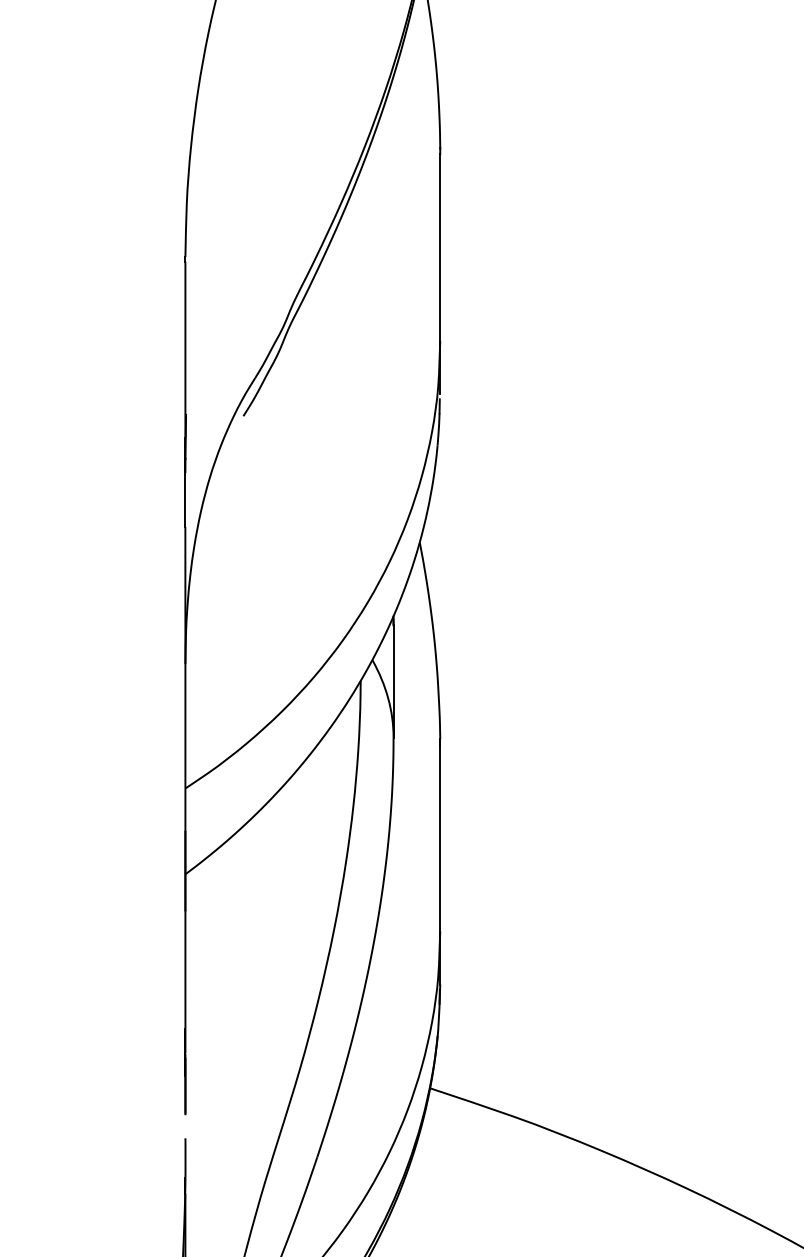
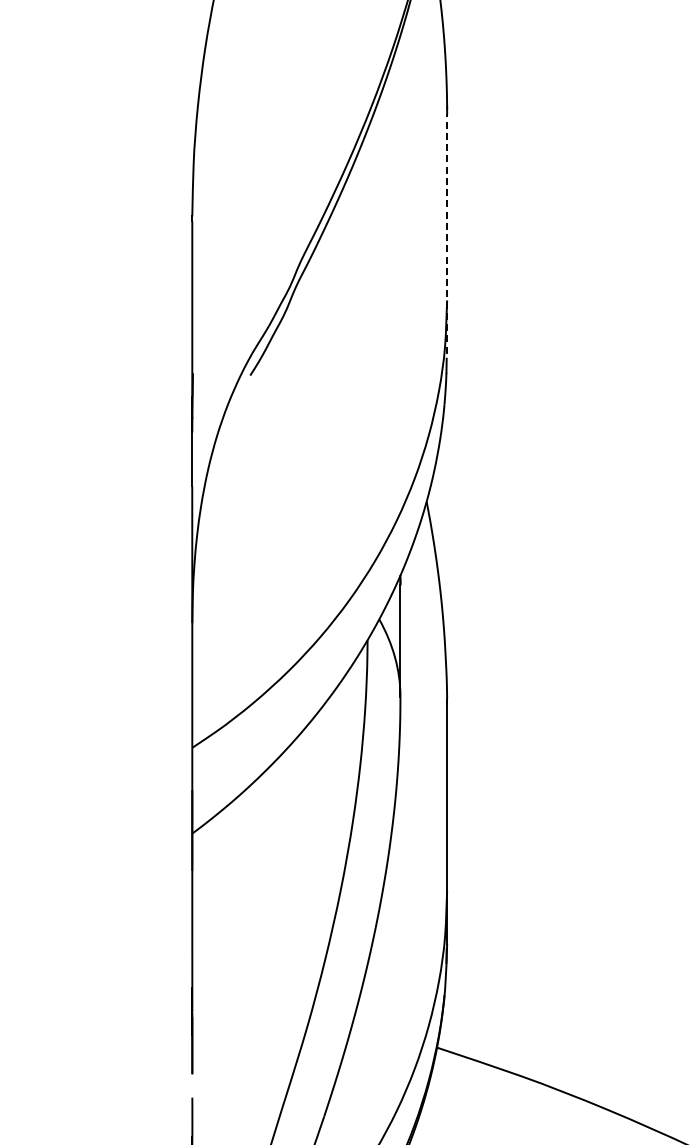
line: (440, 273) -> (447, 232), solid -> dashed

